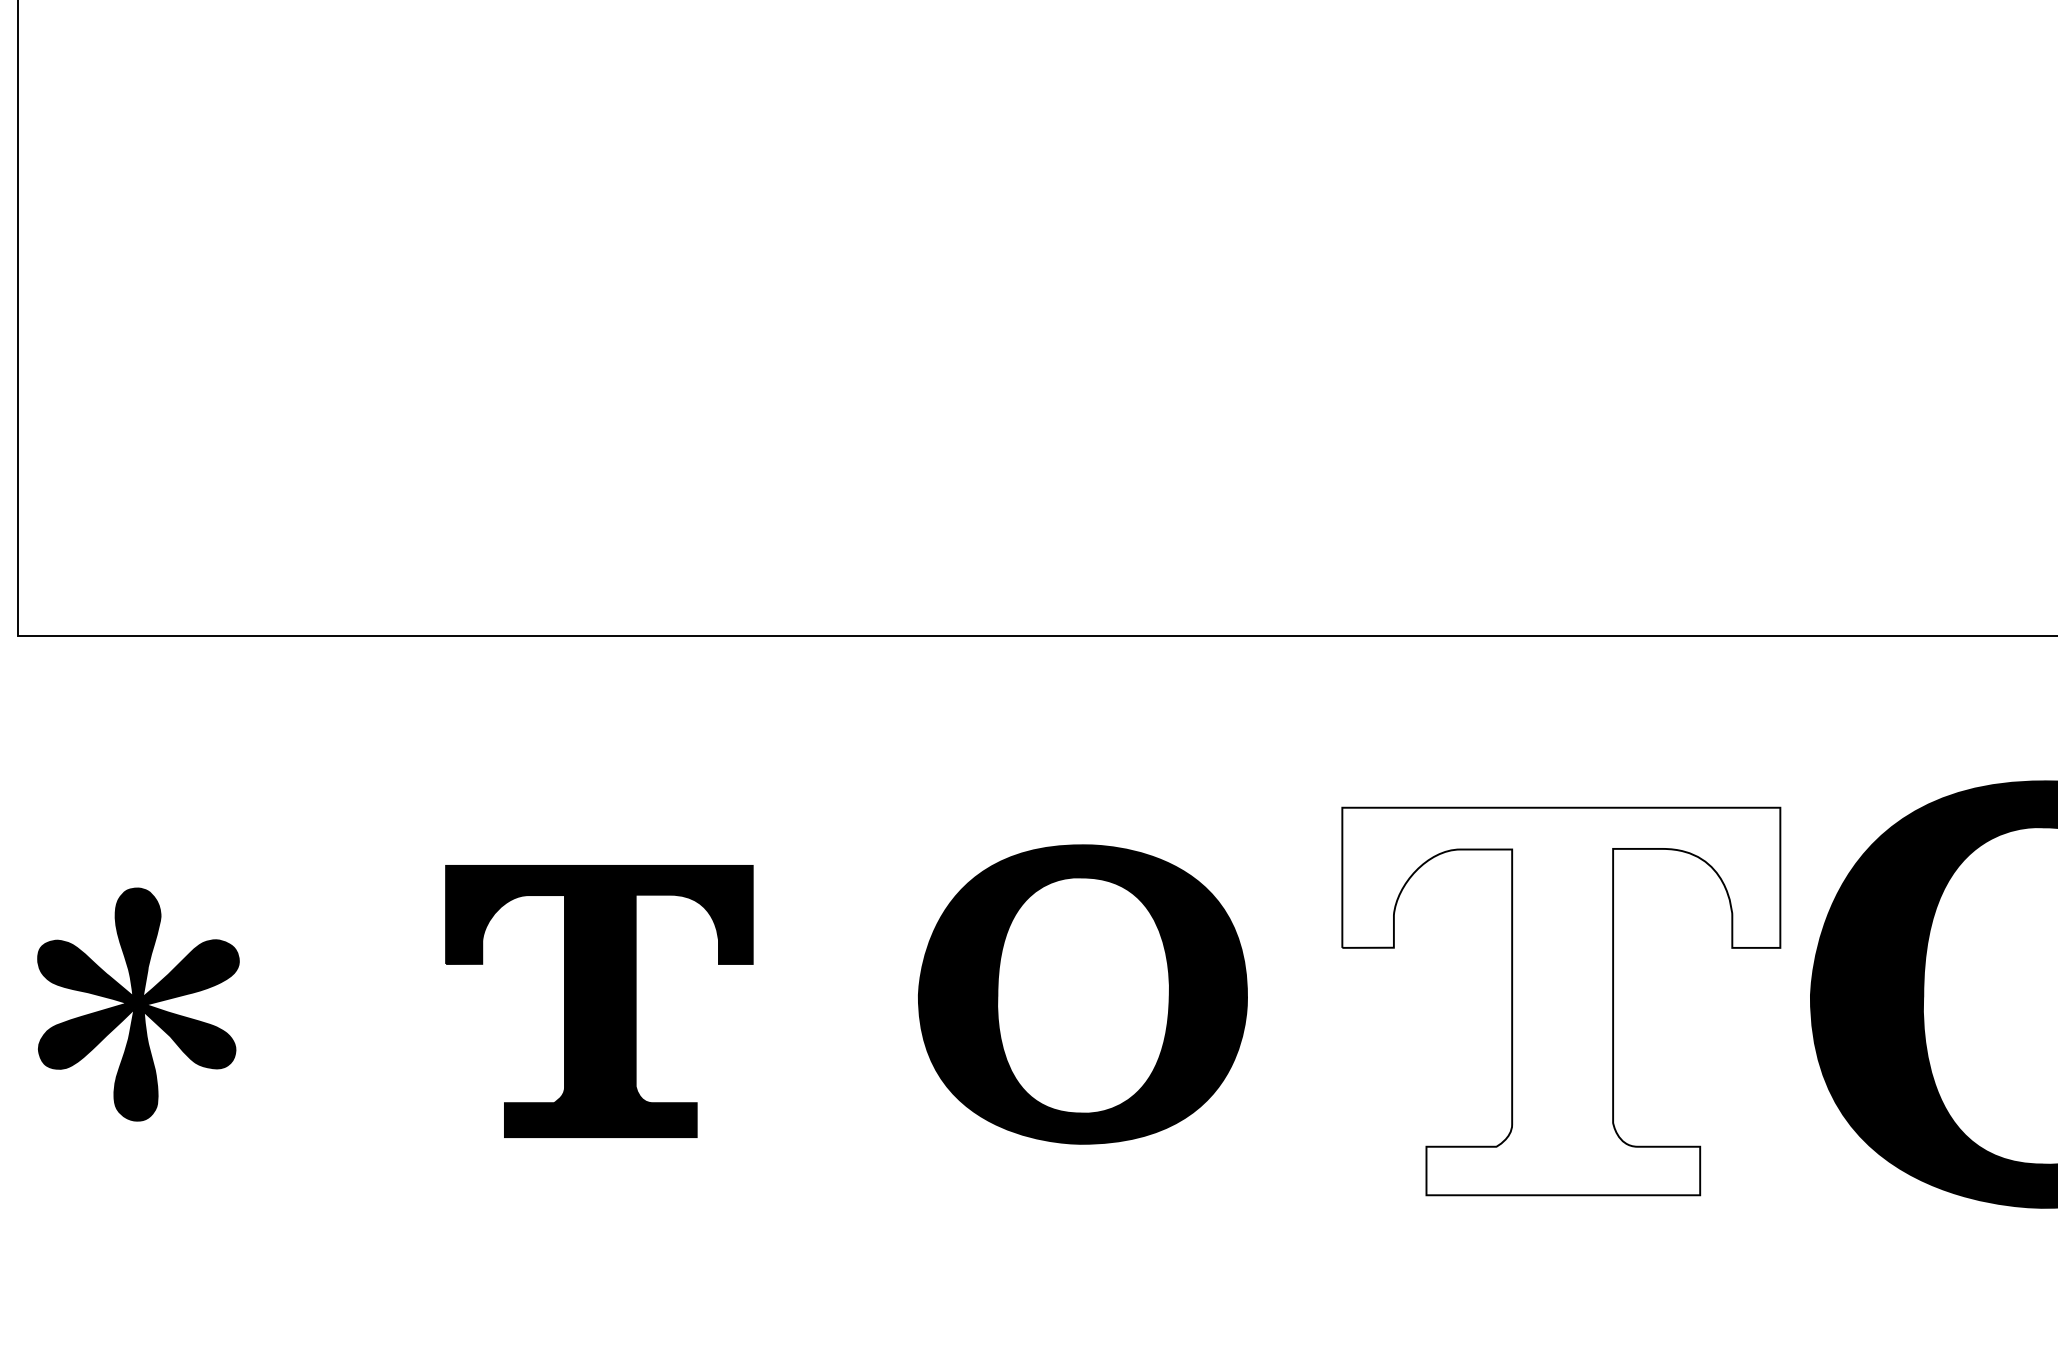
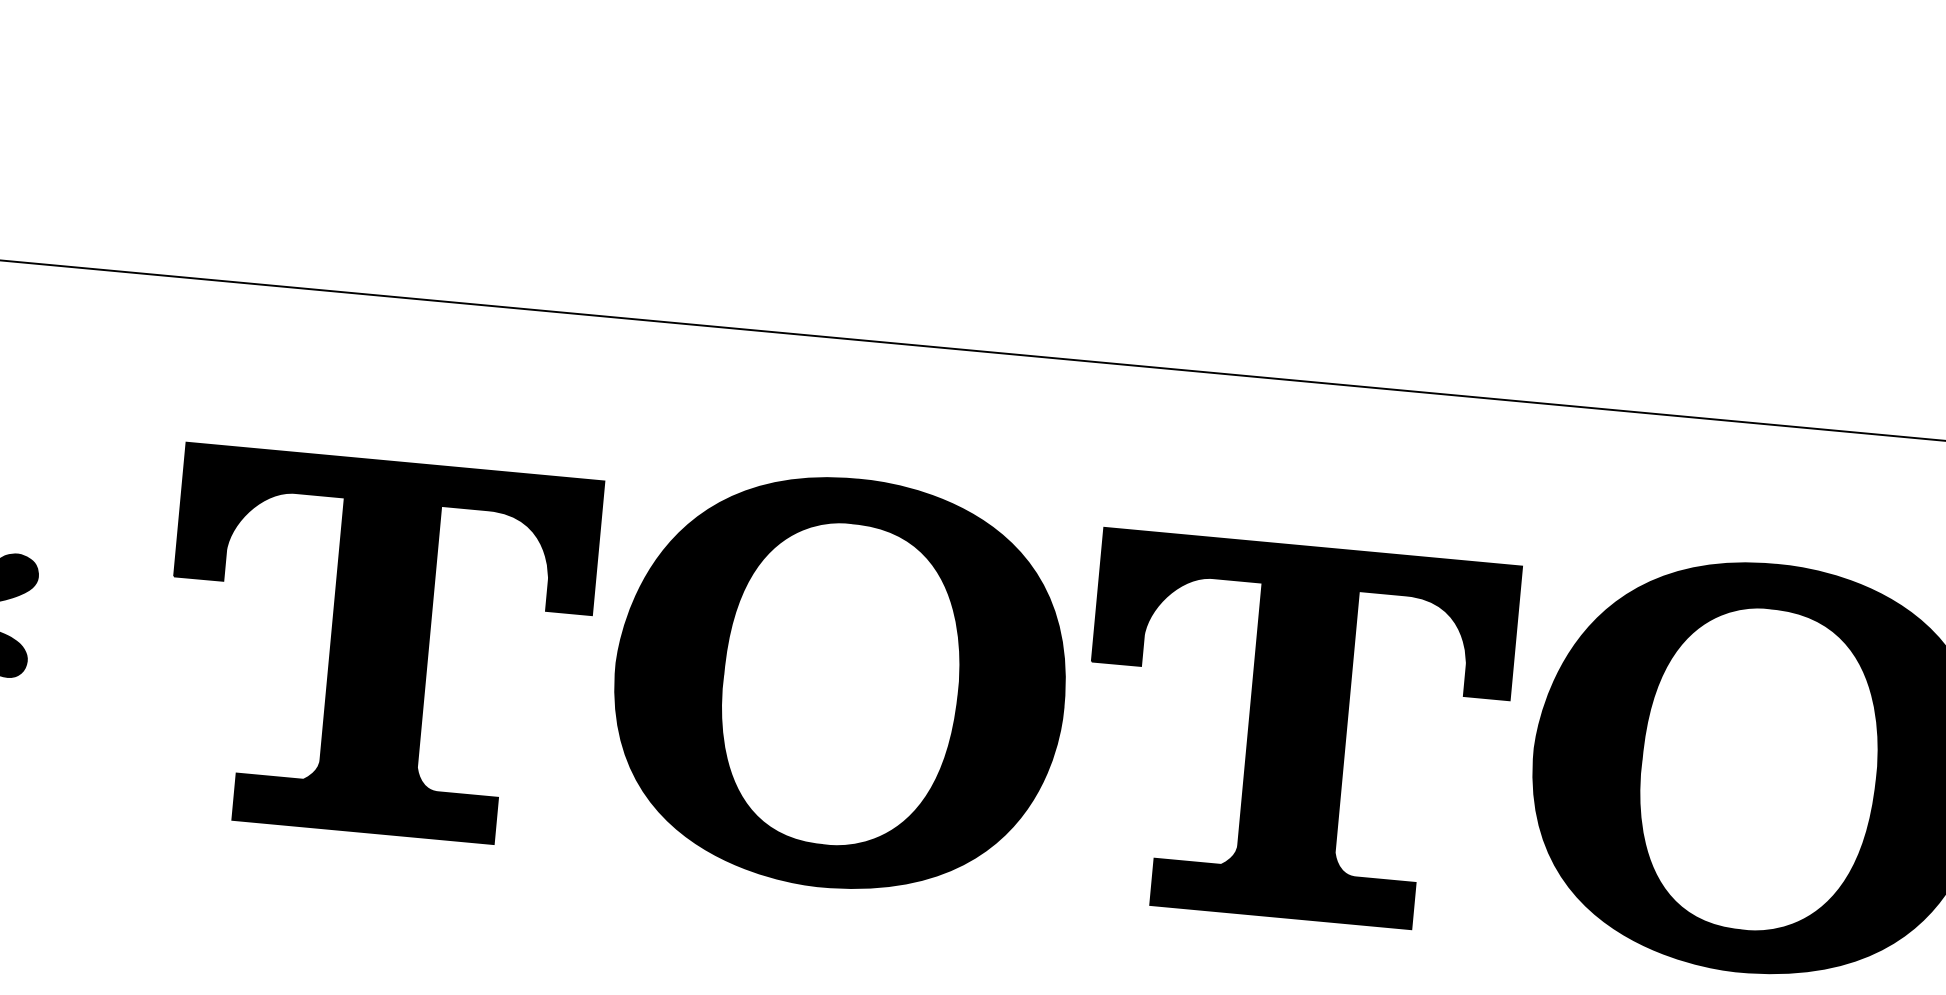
part: (1082, 994) -> (839, 682), size x1.43
part: (599, 1001) -> (378, 646), size x1.43
fill: (1561, 1001) -> (1296, 732), added

